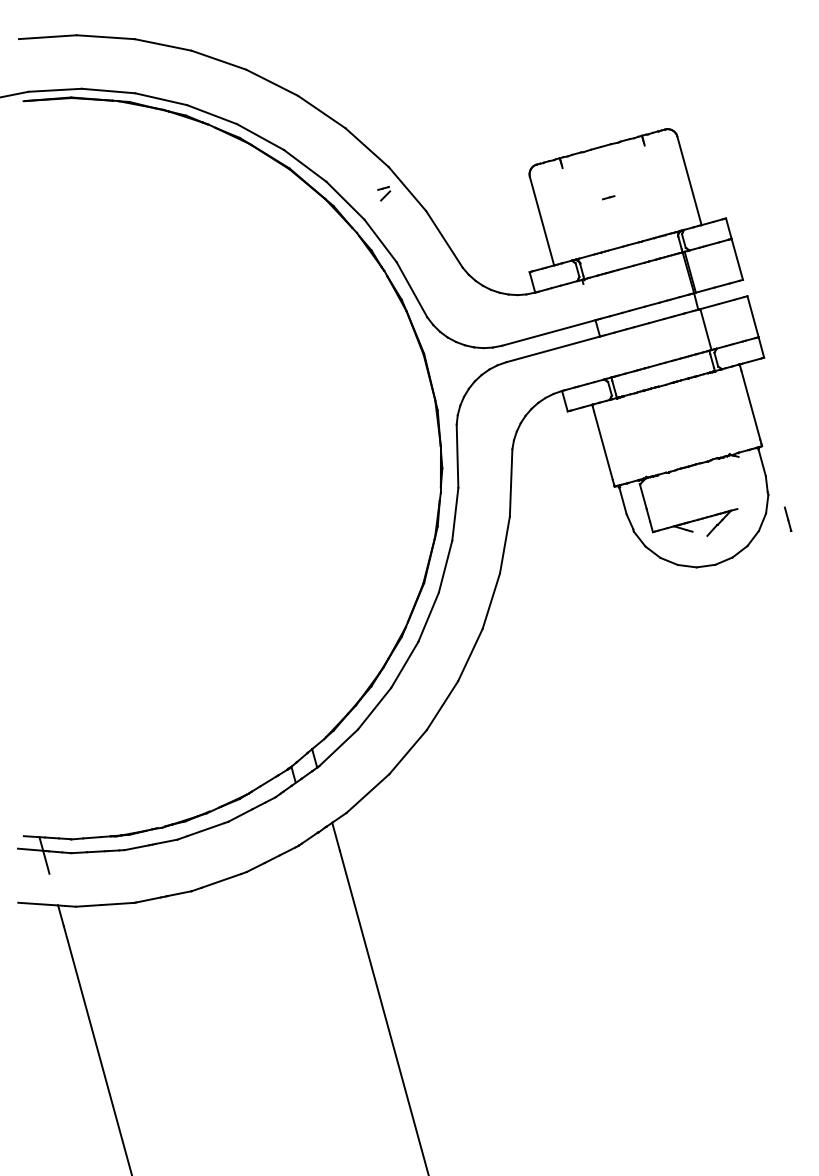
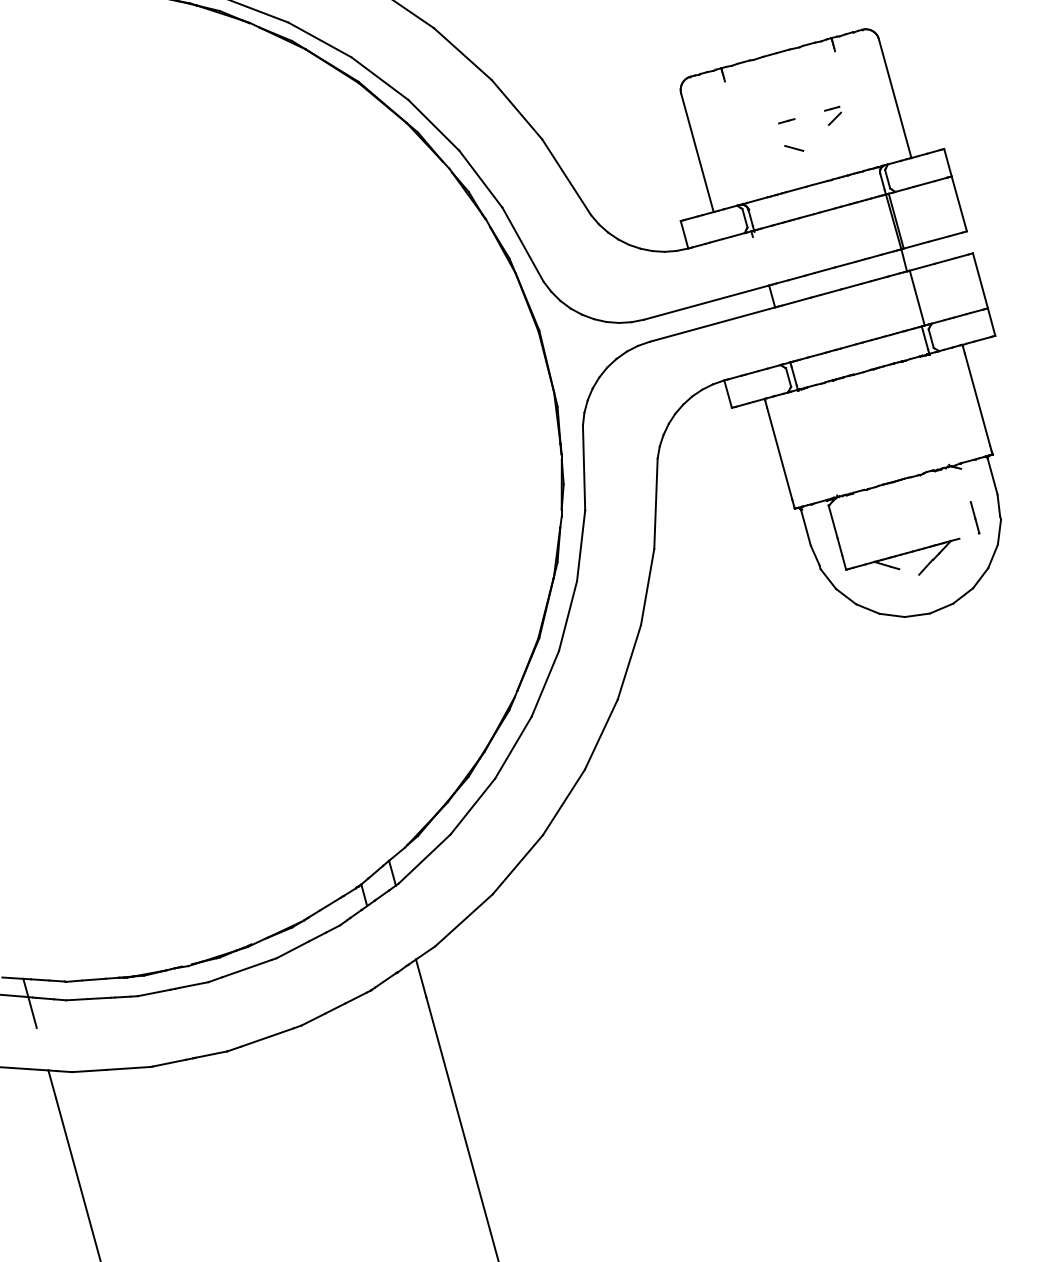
part: (384, 193) -> (833, 115), moved
line: (613, 217) -> (793, 147), added
line: (787, 518) -> (974, 516), moved

